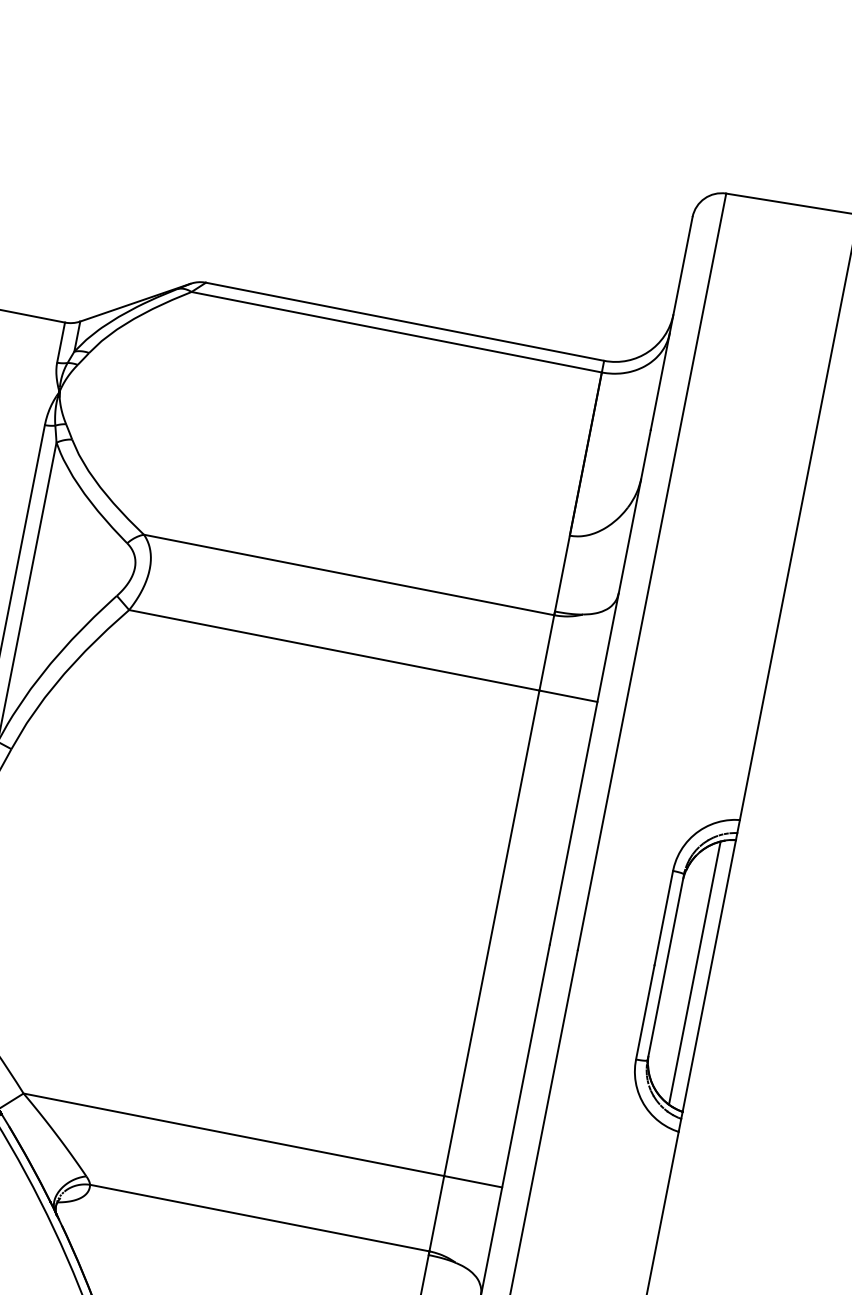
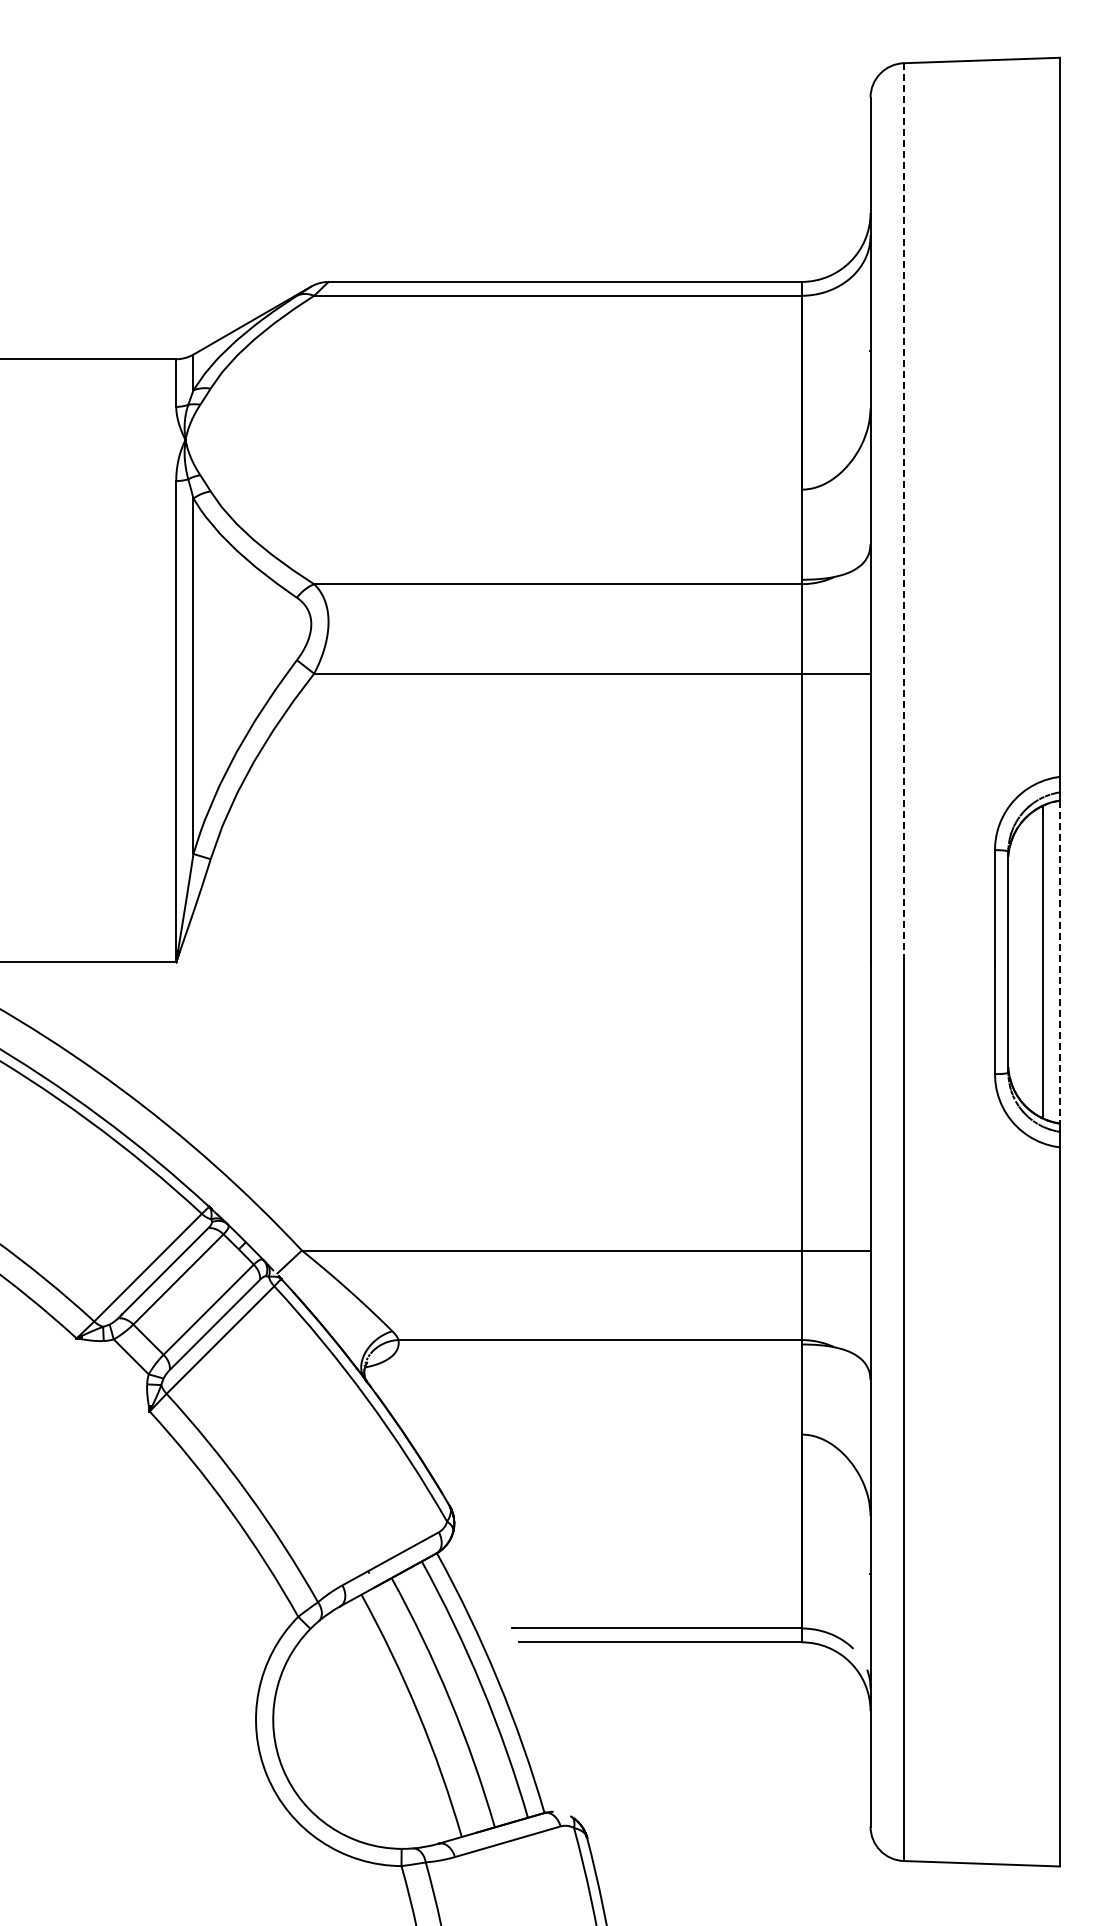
line: (651, 572) -> (903, 513), solid -> dashed
line: (709, 976) -> (1060, 962), solid -> dashed

